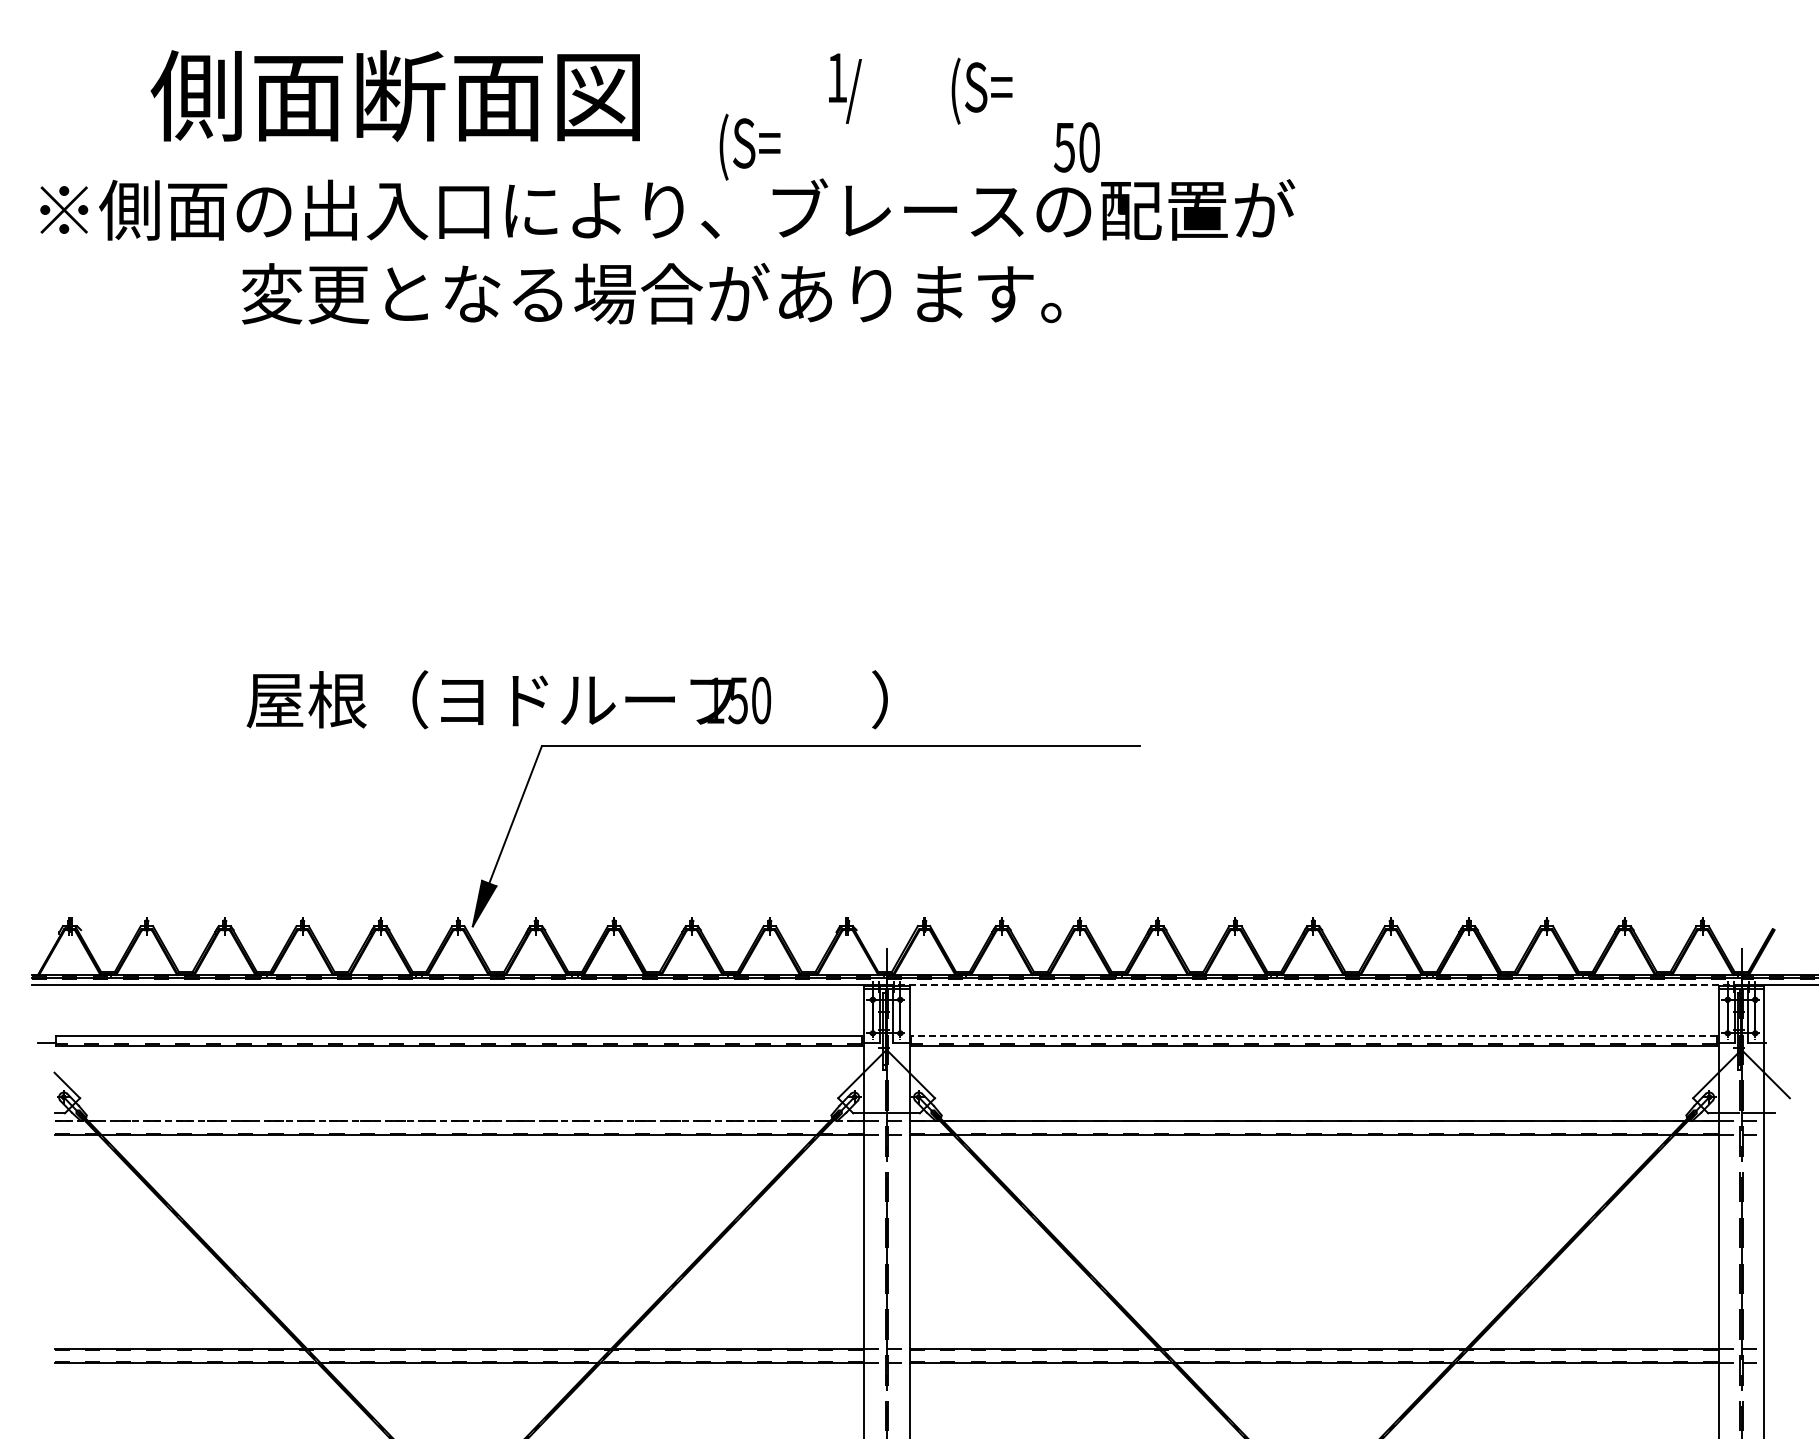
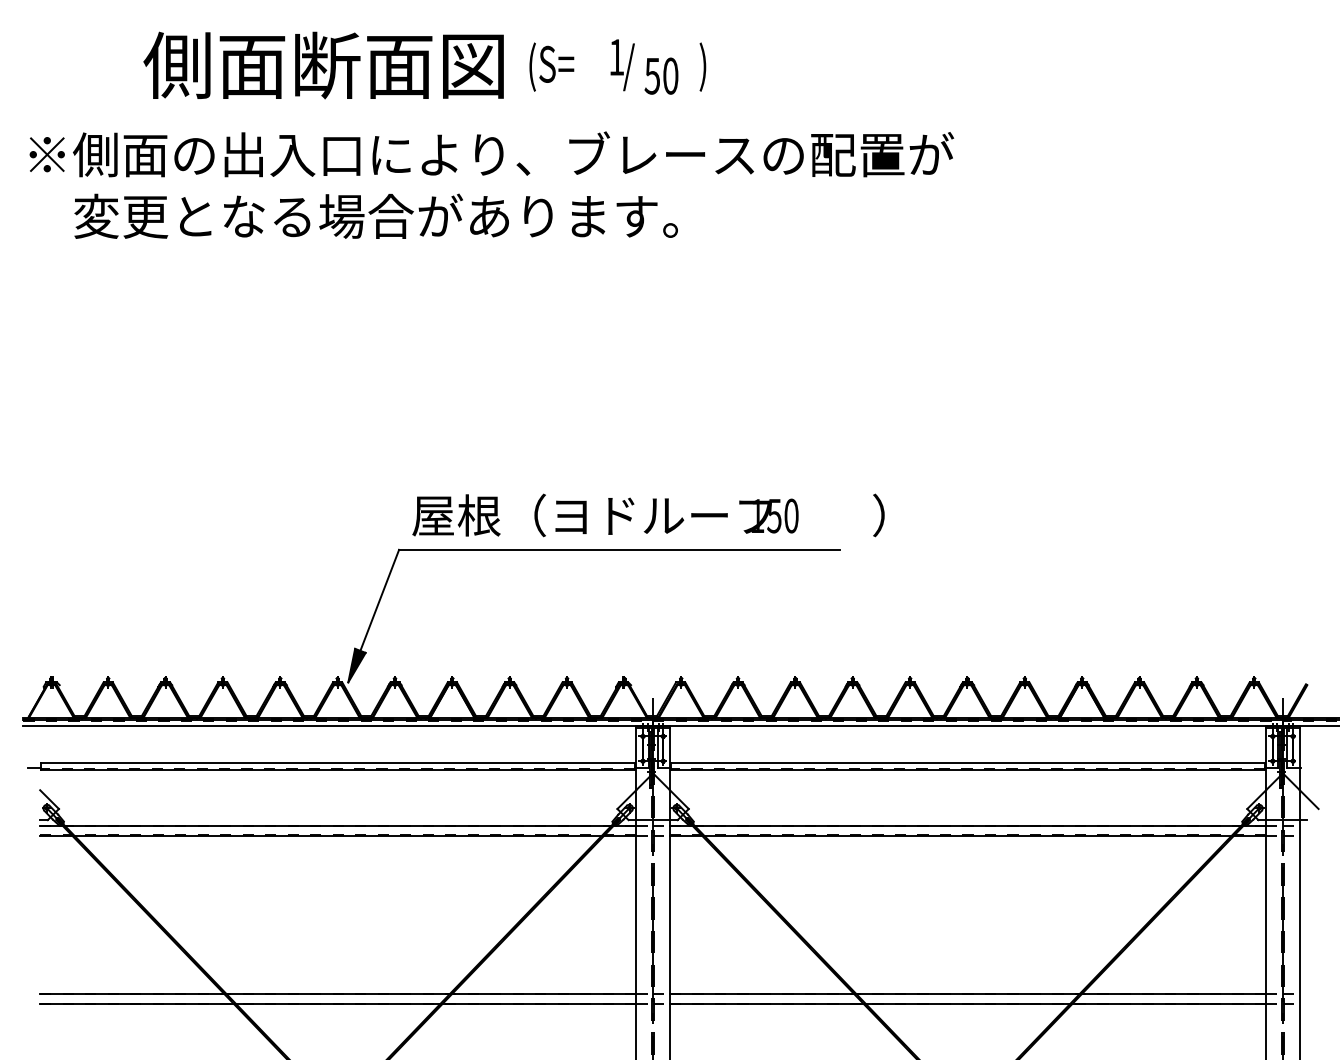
text: (980, 90) -> (722, 66), (S= -> )
text: (394, 96) -> (323, 65), moved
text: (749, 146) -> (551, 66), moved
text: (1076, 147) -> (661, 76), moved
text: (651, 293) -> (376, 216), moved
text: (566, 699) -> (647, 515), moved
line: (1314, 985) -> (968, 725), dashed -> solid
line: (1313, 1036) -> (967, 763), dashed -> solid
line: (459, 1120) -> (338, 825), dashed -> solid

